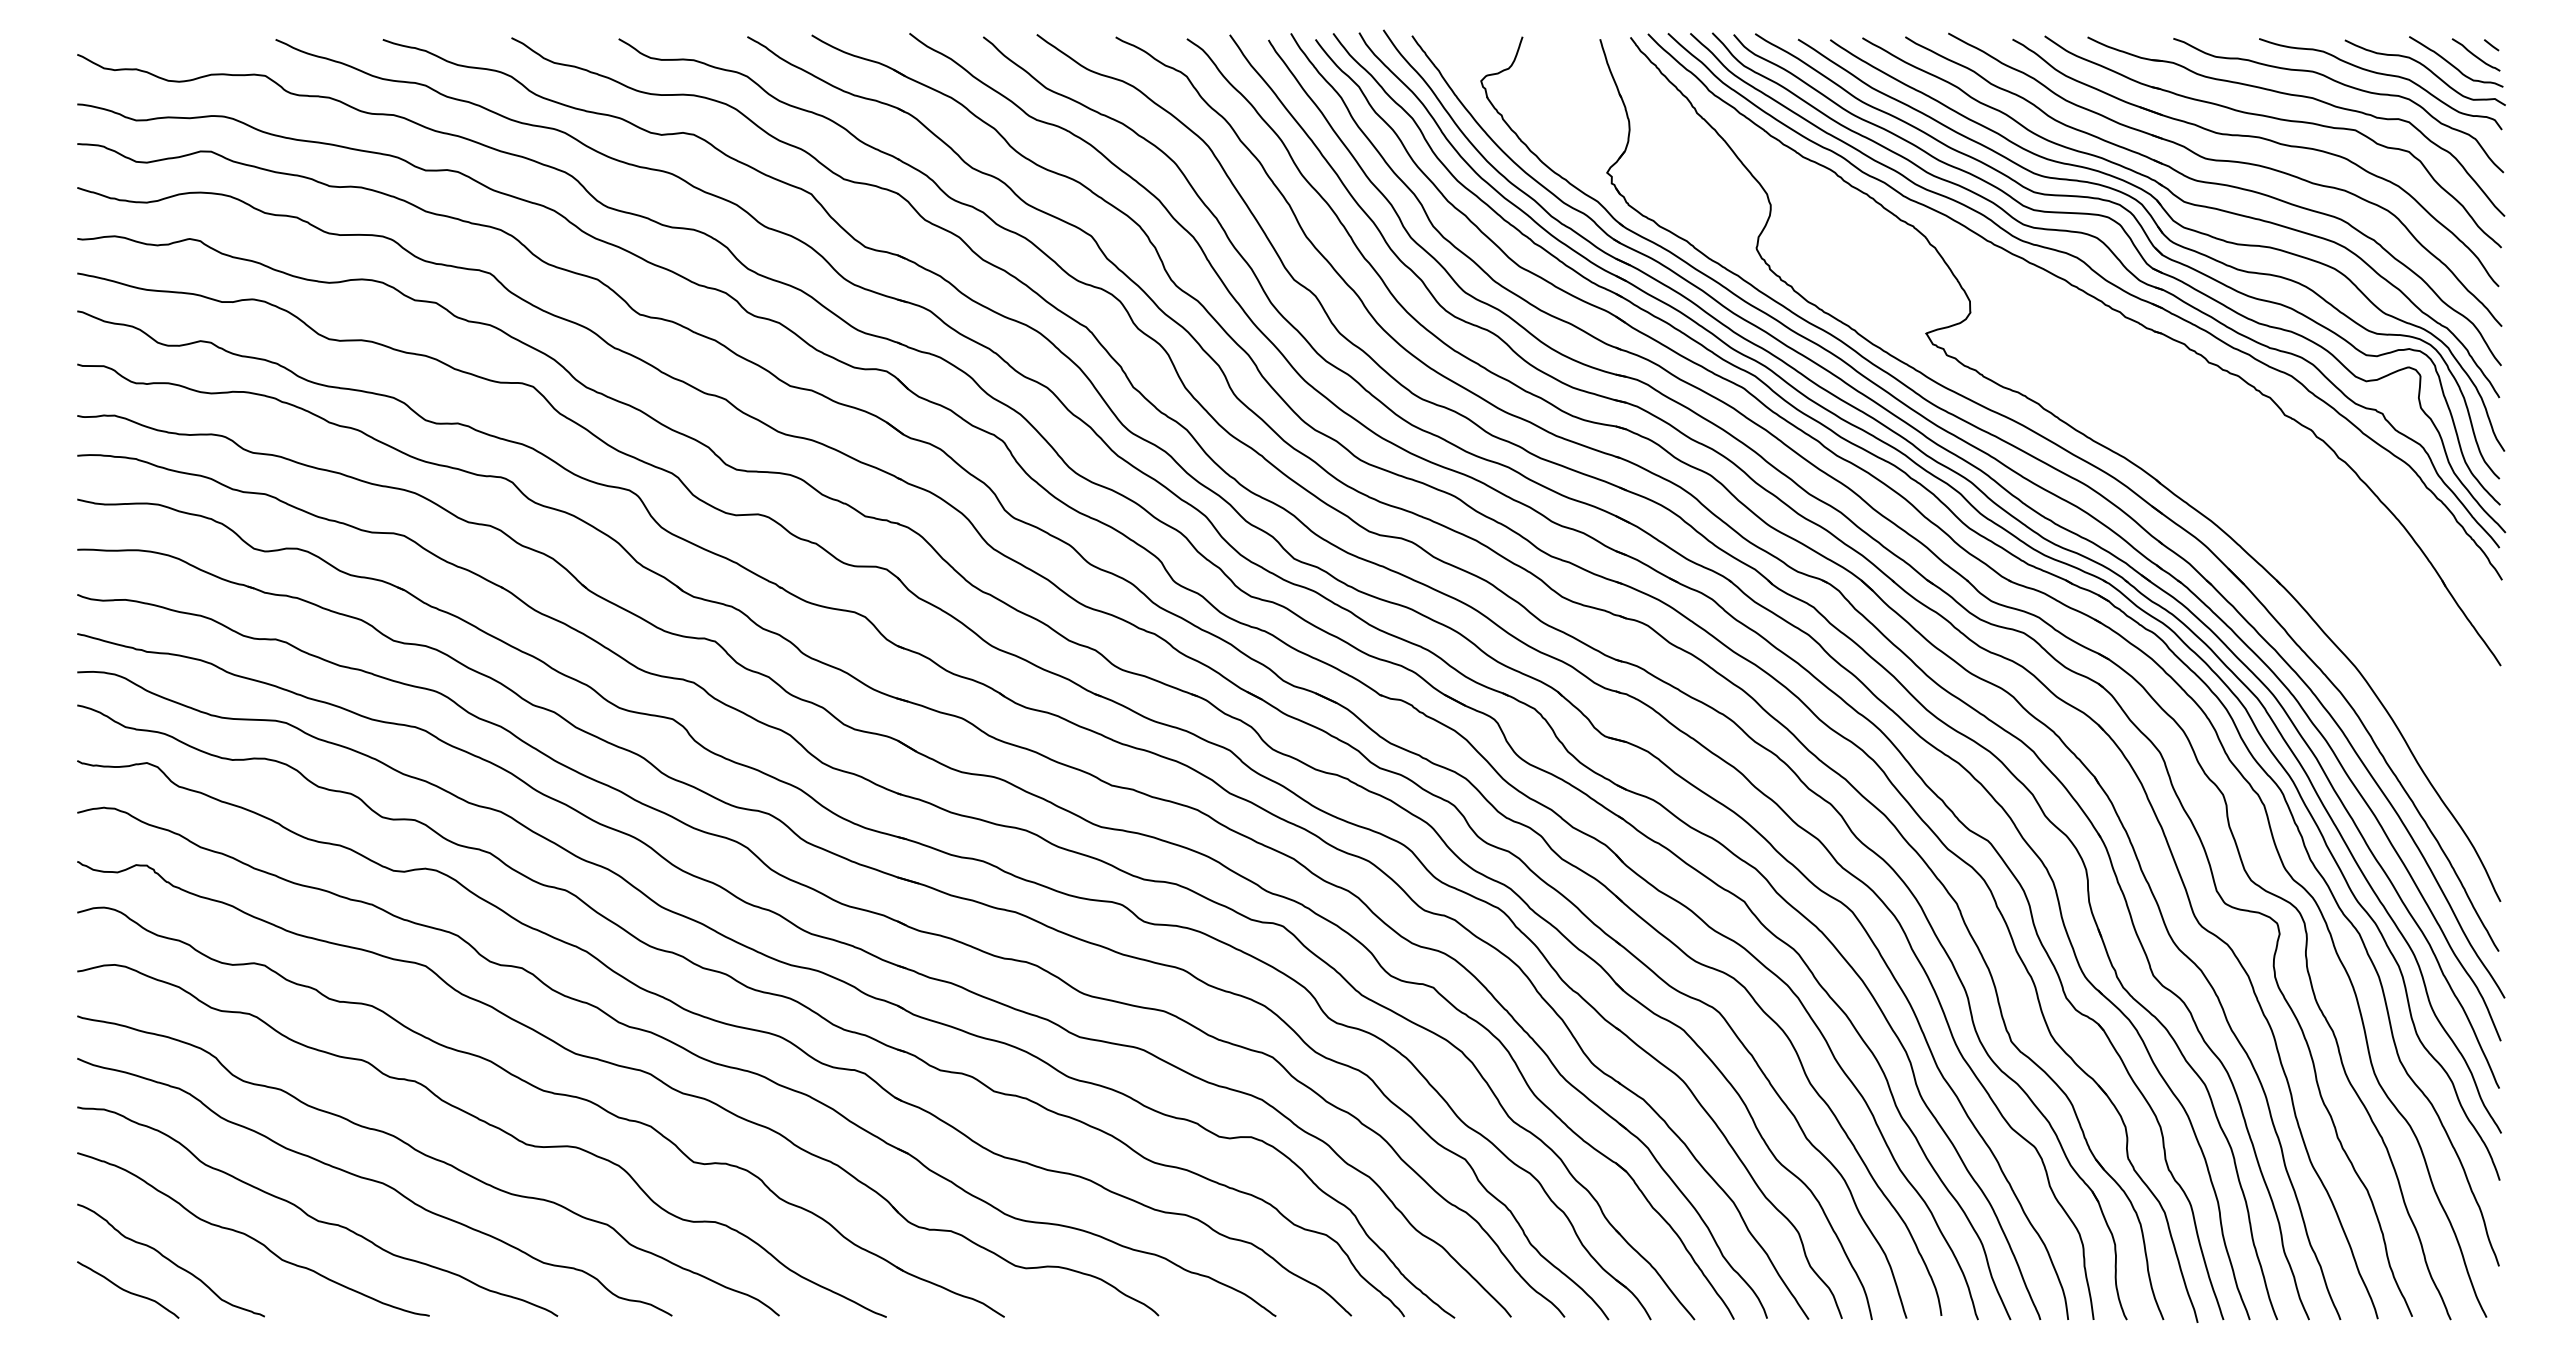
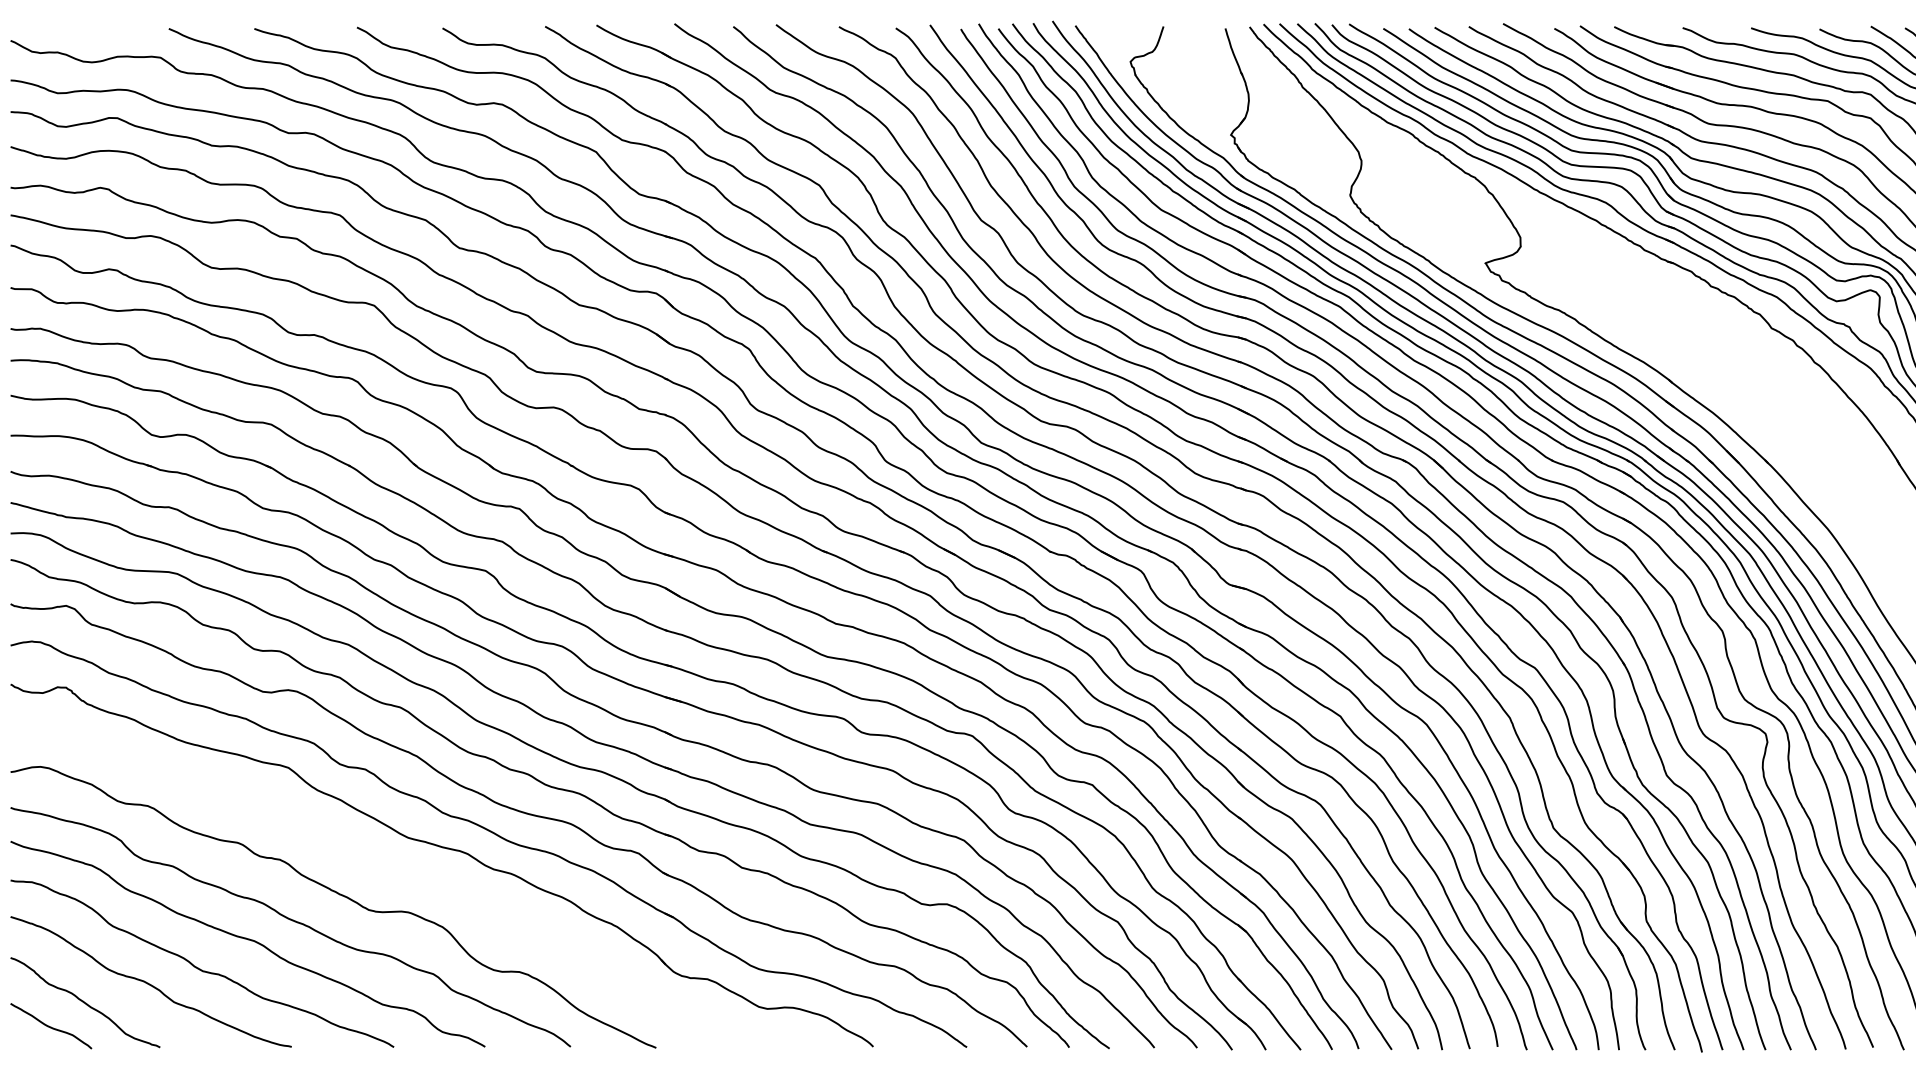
part: (545, 1092) -> (384, 868), removed

